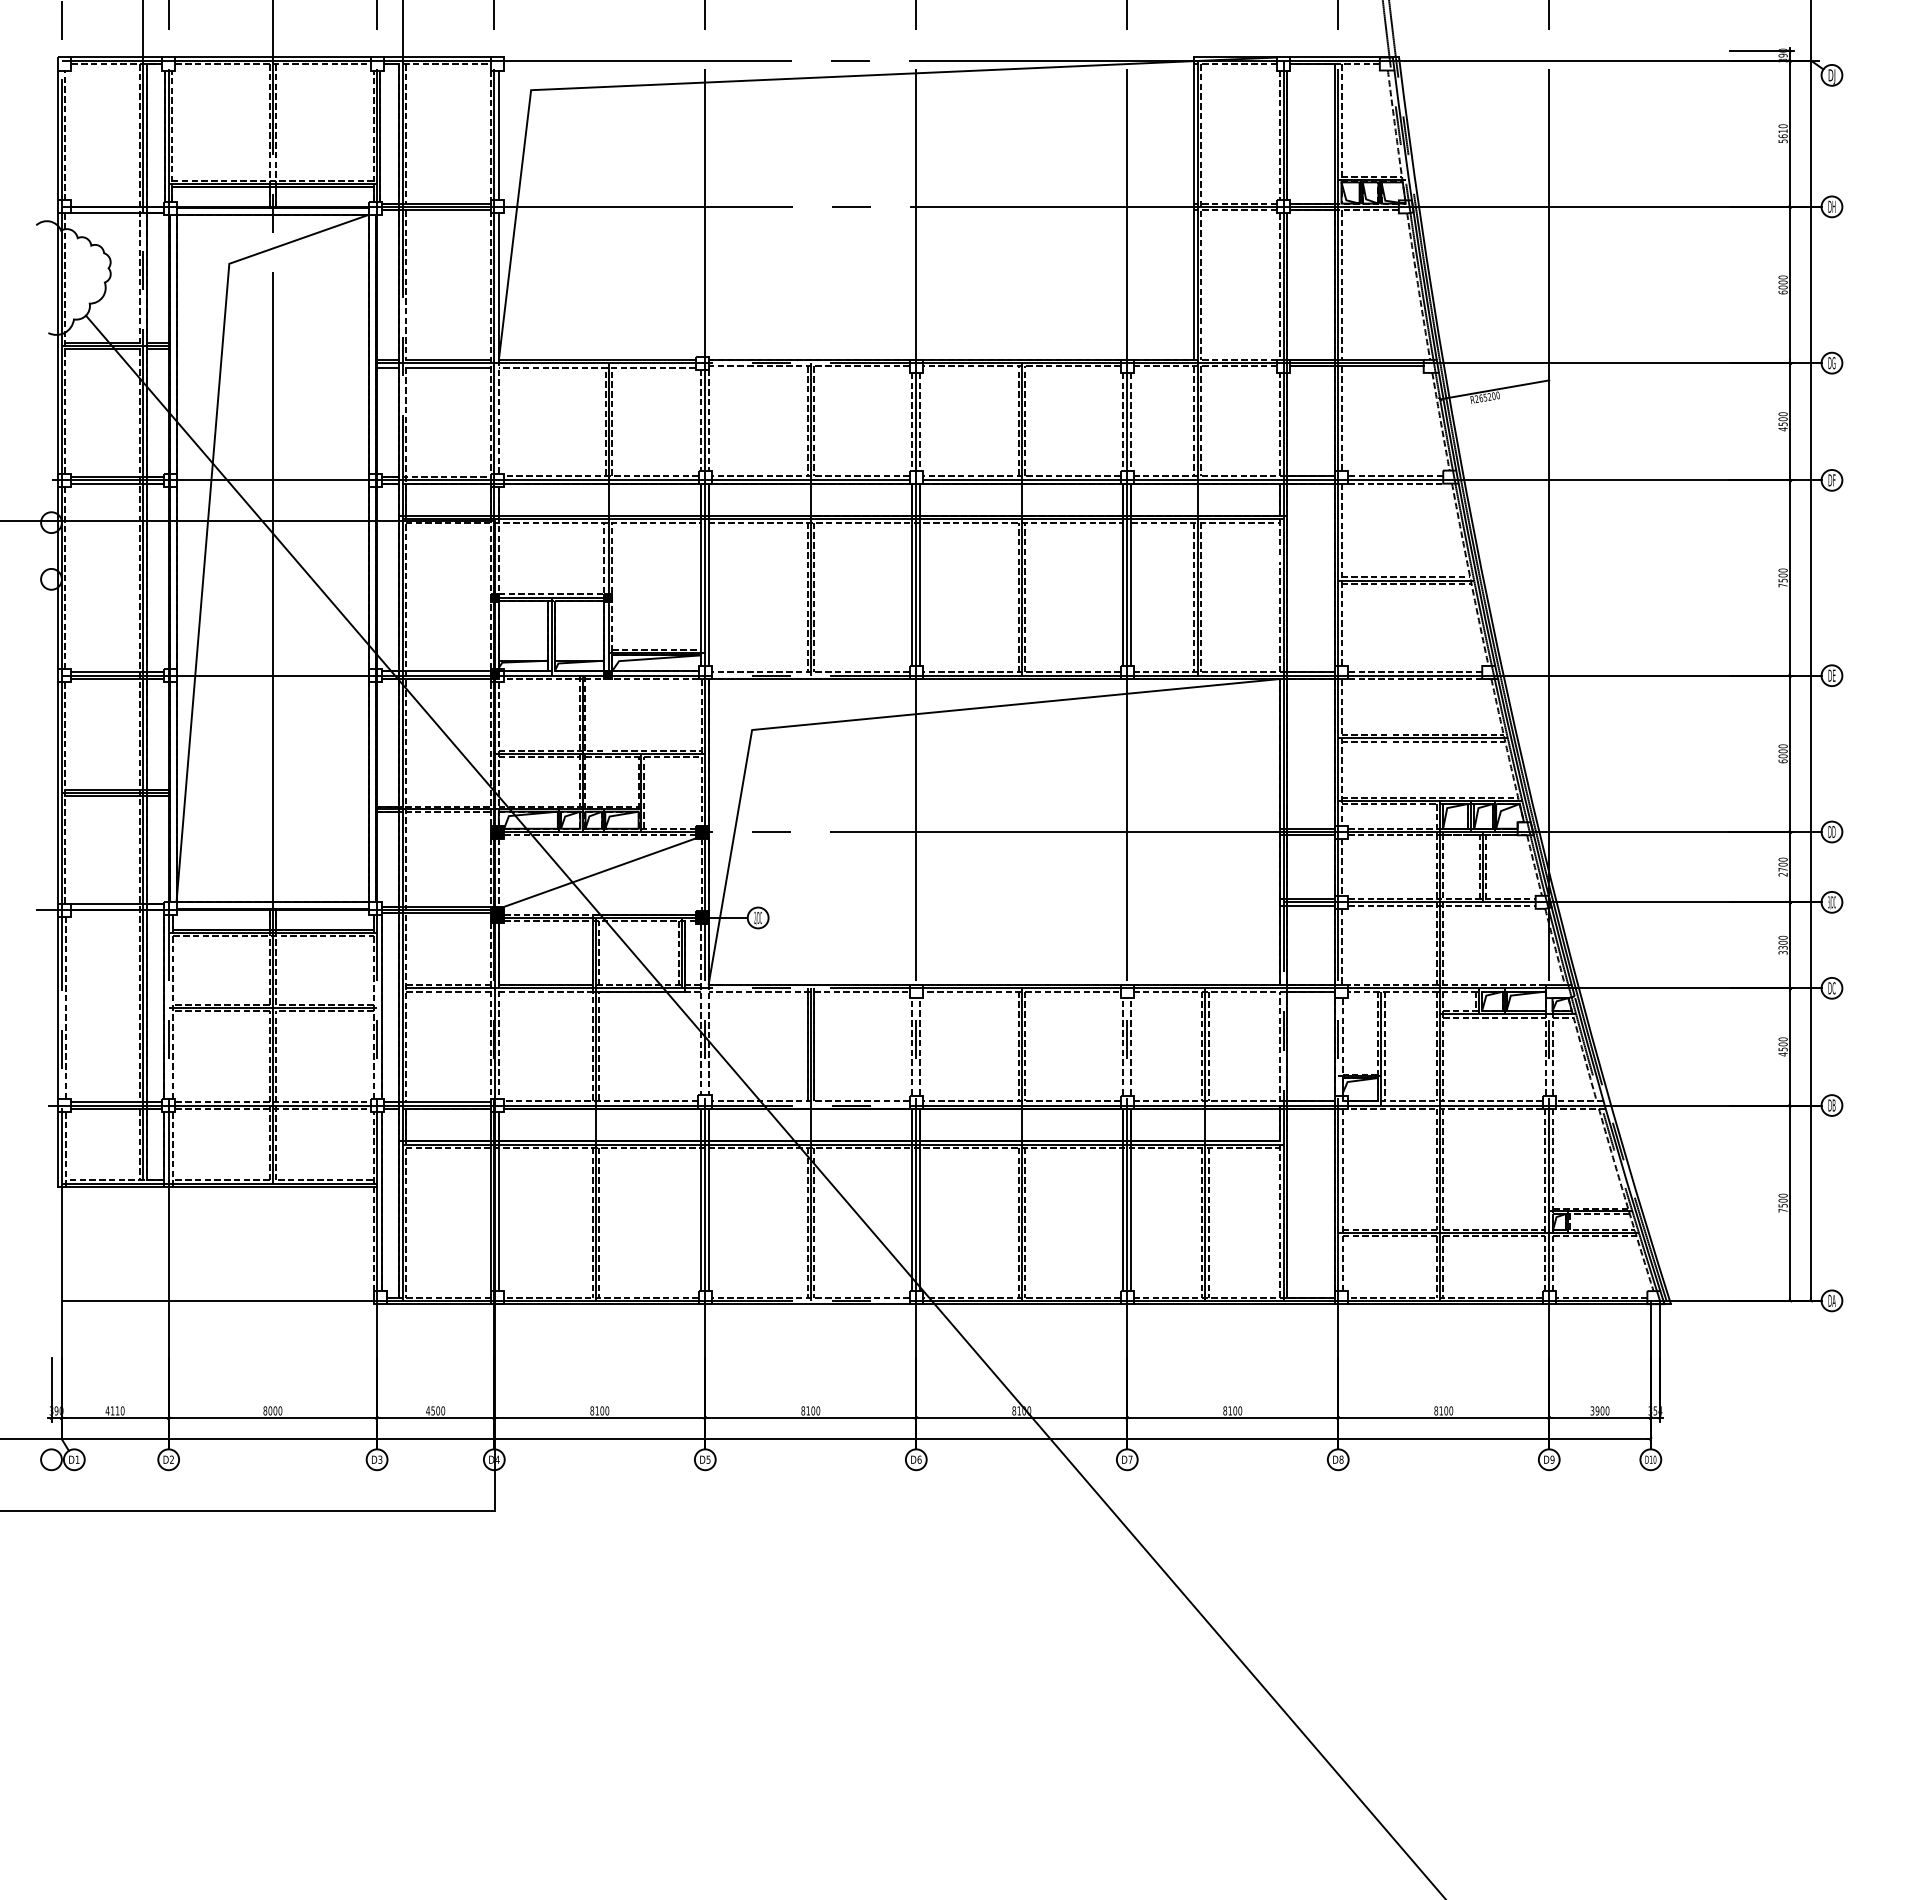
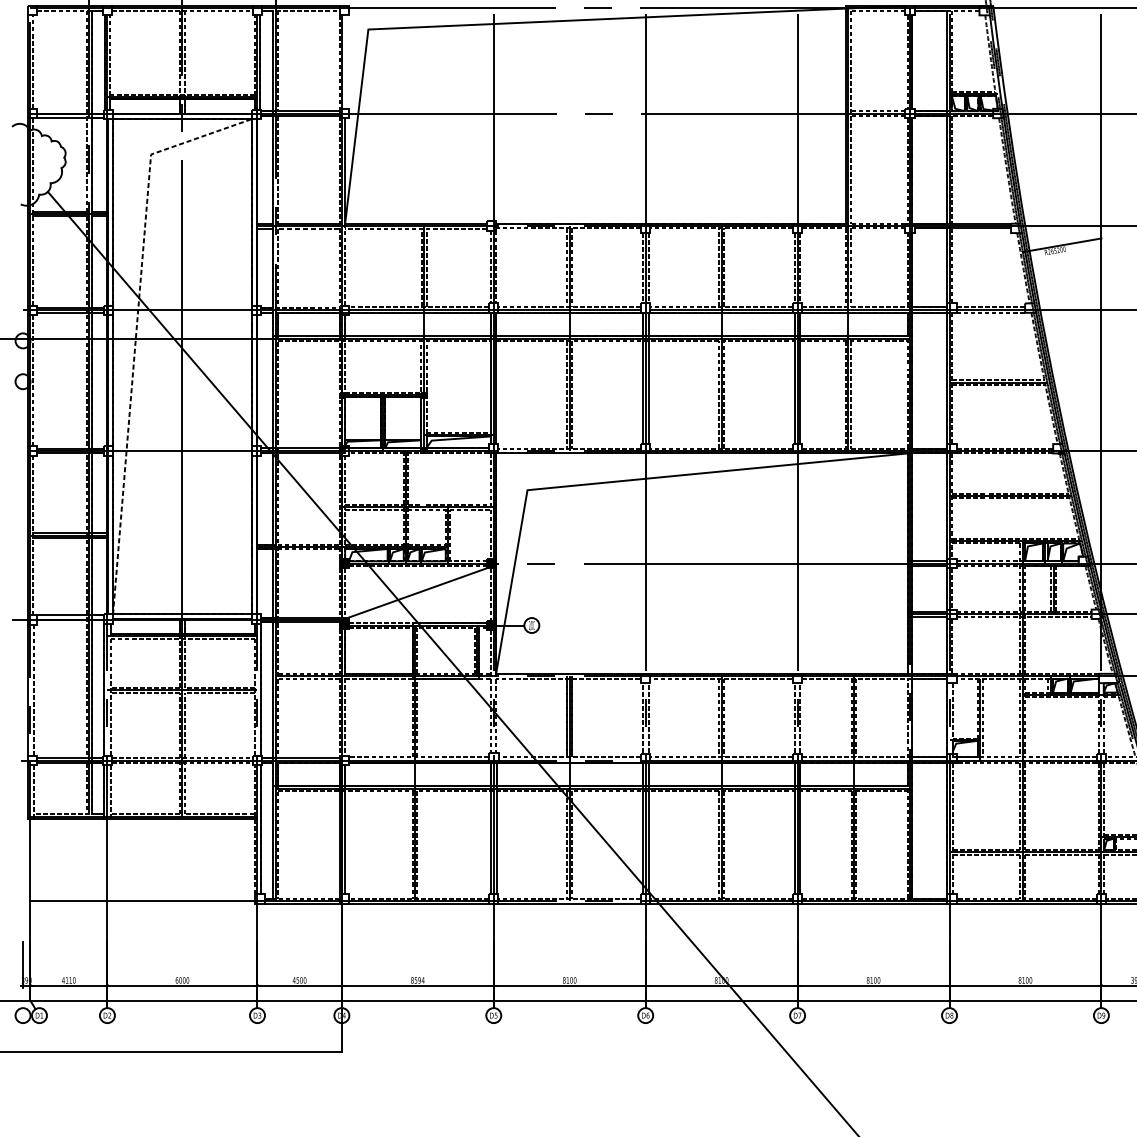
line: (498, 135) -> (344, 62), removed
line: (448, 367) -> (308, 229), solid -> dashed
line: (209, 507) -> (136, 329), solid -> dashed
text: (265, 1410) -> (177, 980), 8000 -> 6000
text: (602, 1410) -> (419, 980), 8100 -> 8594

